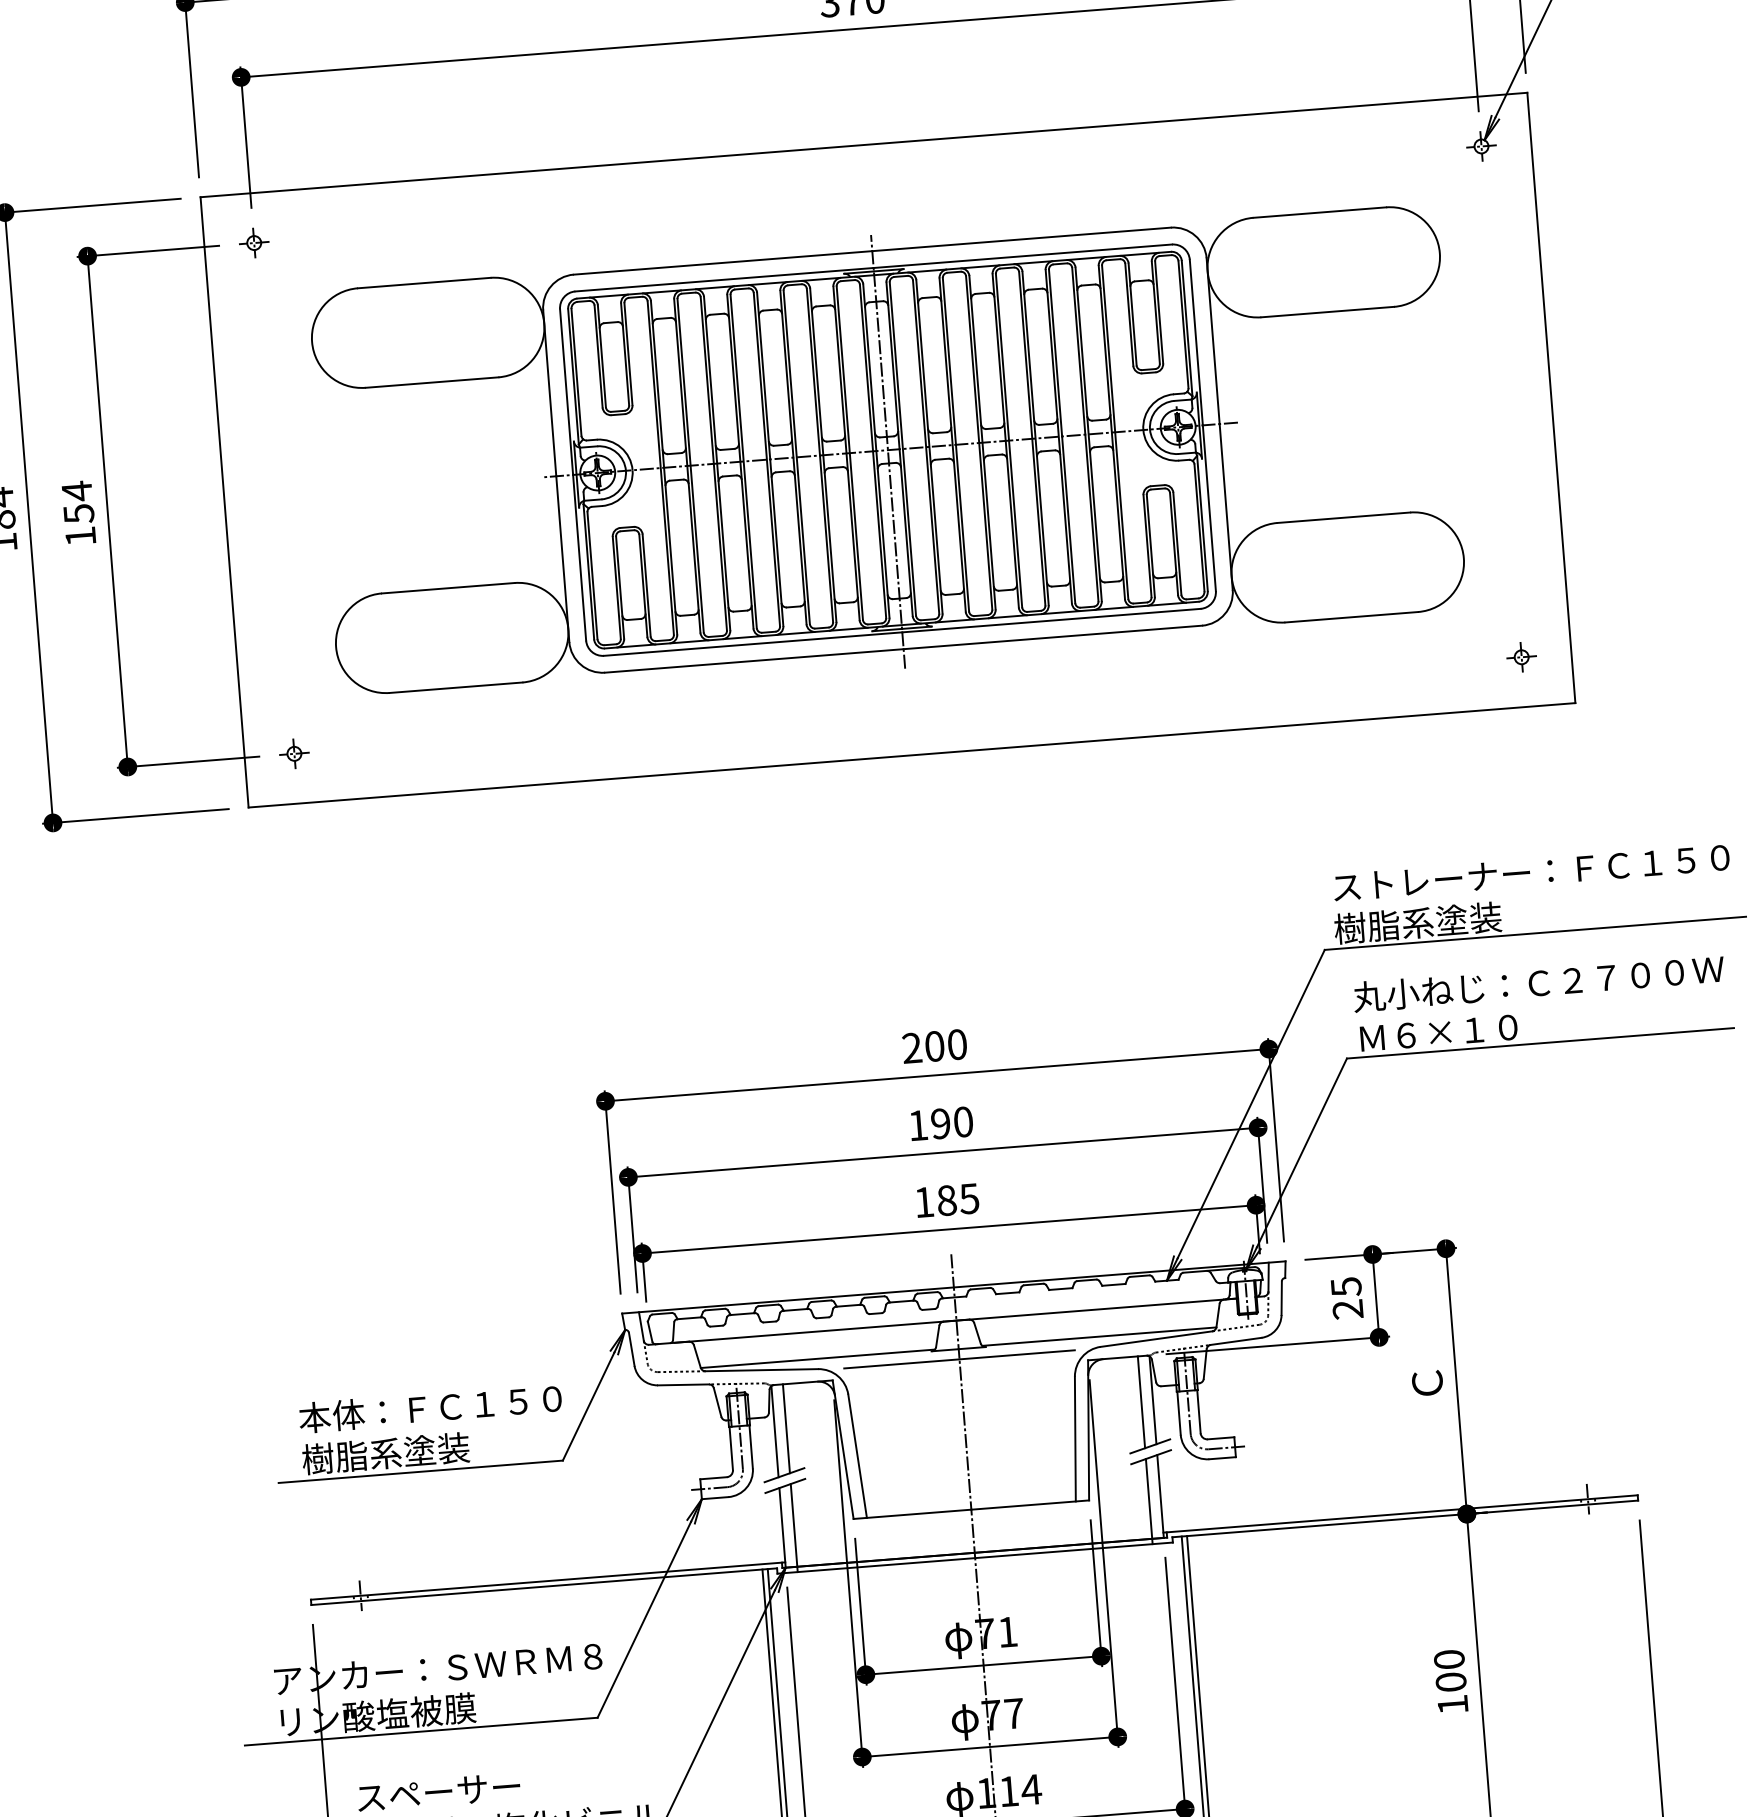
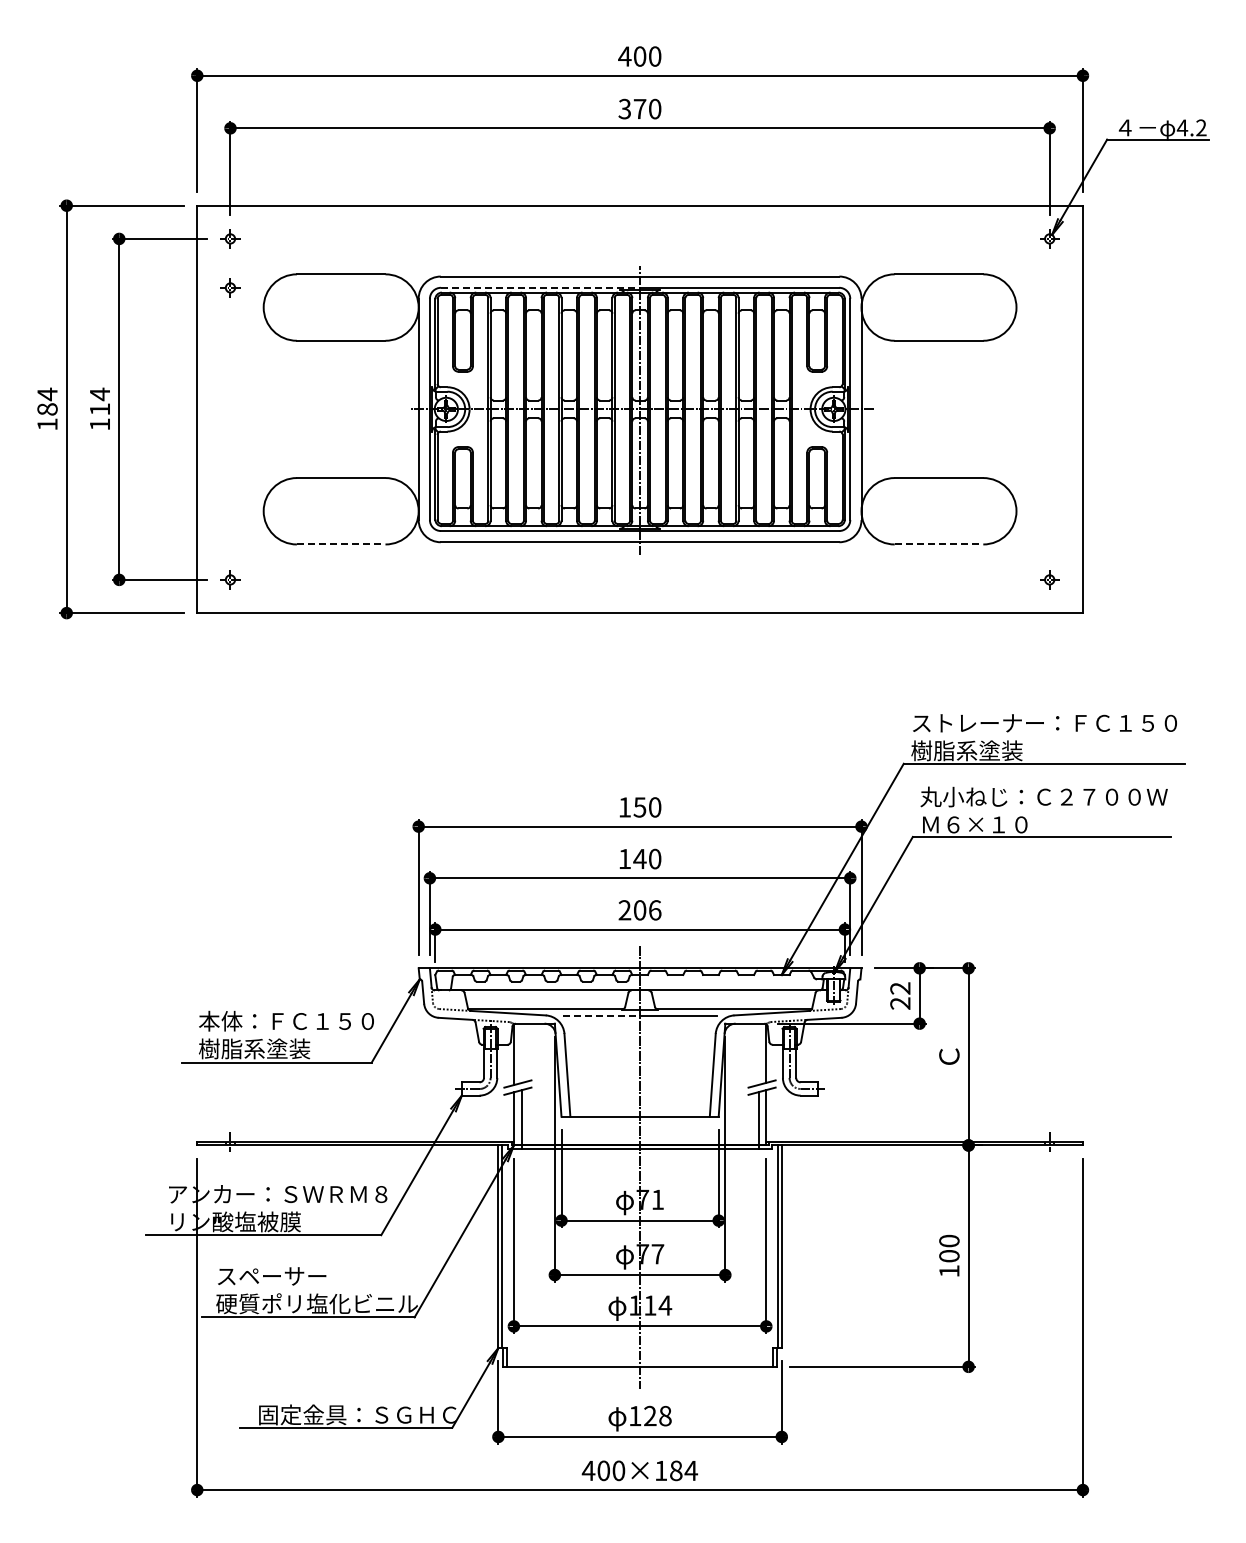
line: (724, 279) -> (540, 287), solid -> dashed
part: (259, 315) -> (230, 287), added
text: (79, 513) -> (100, 409), 154 -> 114
line: (1352, 617) -> (939, 544), solid -> dashed
line: (456, 687) -> (341, 544), solid -> dashed
text: (923, 1047) -> (632, 807), 200 -> 150
text: (940, 1122) -> (639, 858), 190 -> 140
text: (946, 1200) -> (639, 910), 185 -> 206
text: (1346, 1286) -> (900, 988), 25 -> 22
line: (903, 1364) -> (602, 1016), solid -> dashed
line: (1141, 1401) -> (758, 1053), removed
line: (786, 1429) -> (521, 1053), removed

